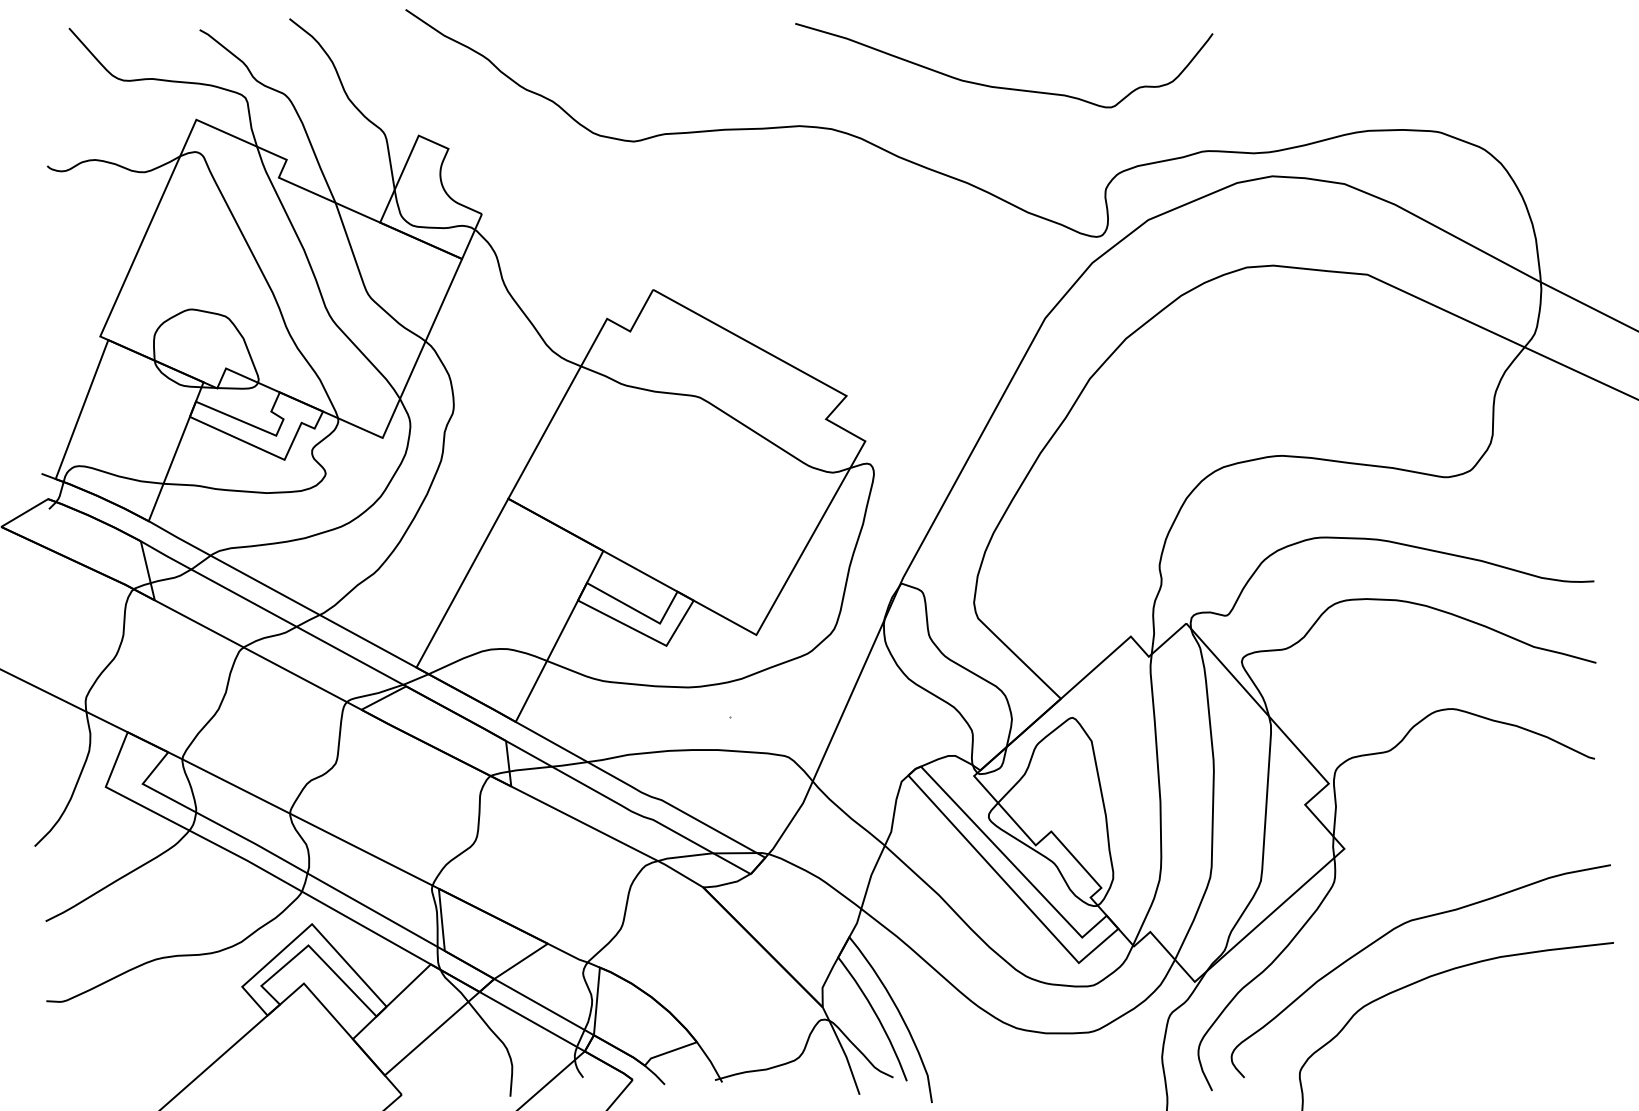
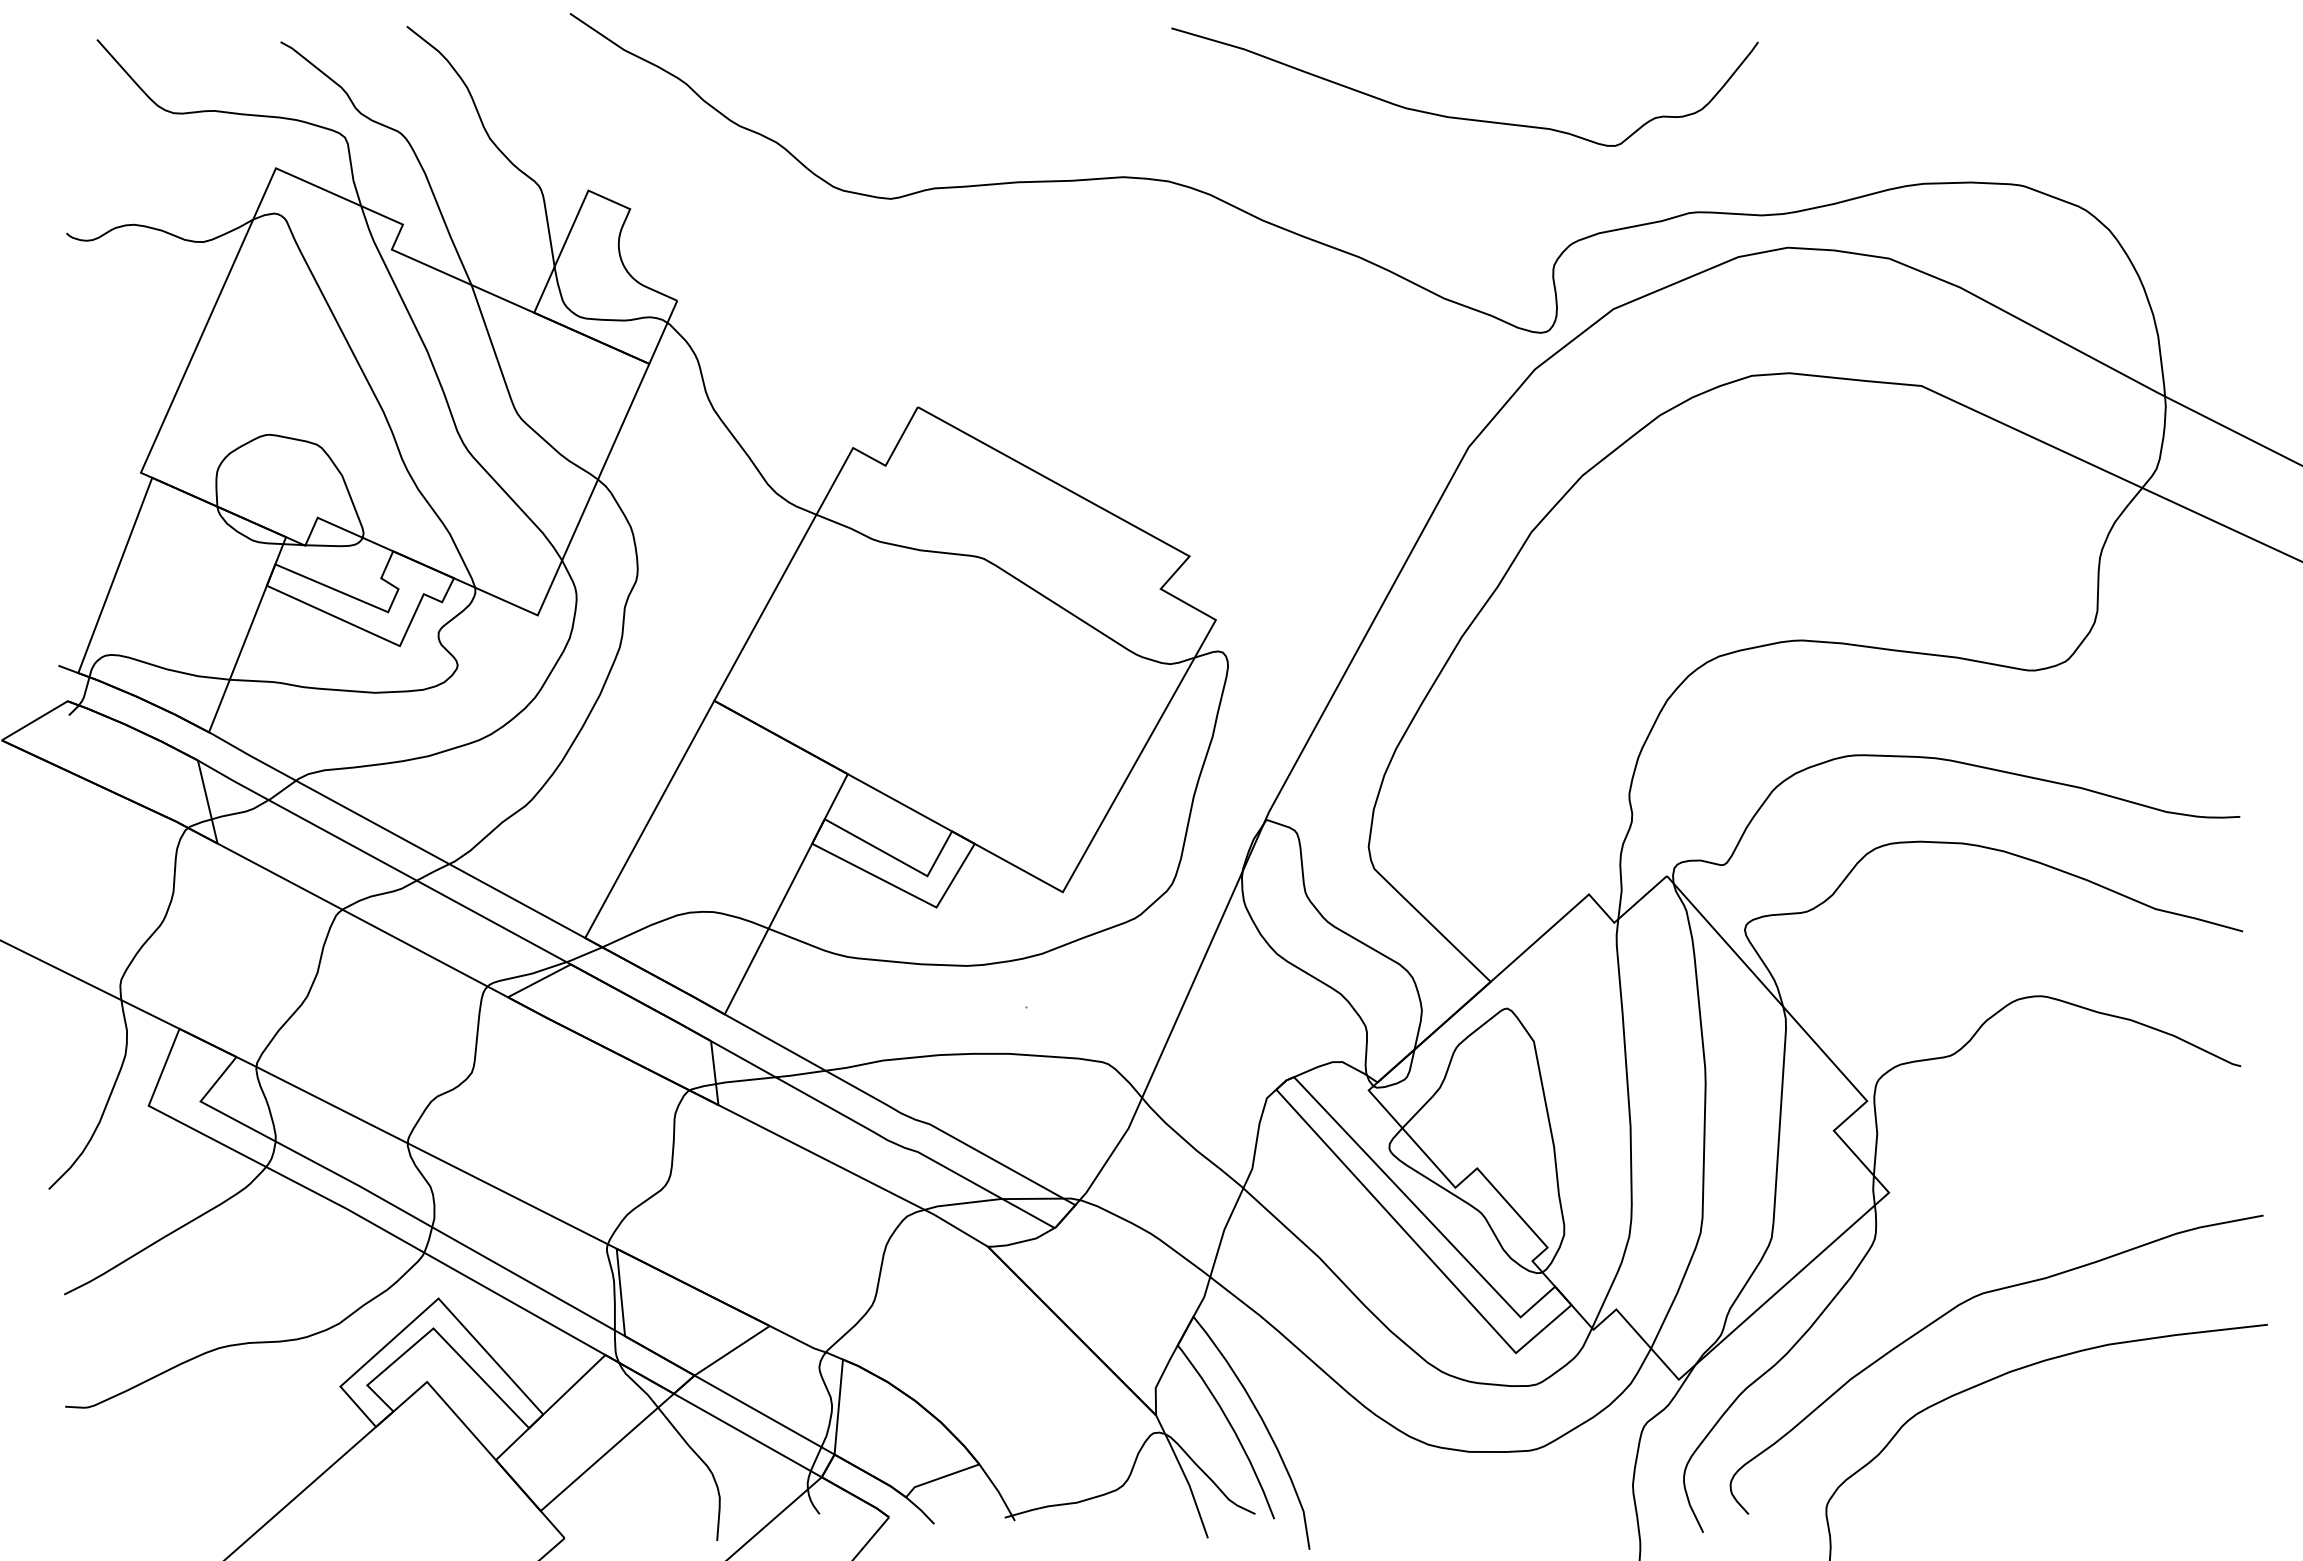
curve: (1002, 87) -> (1462, 117), moved

